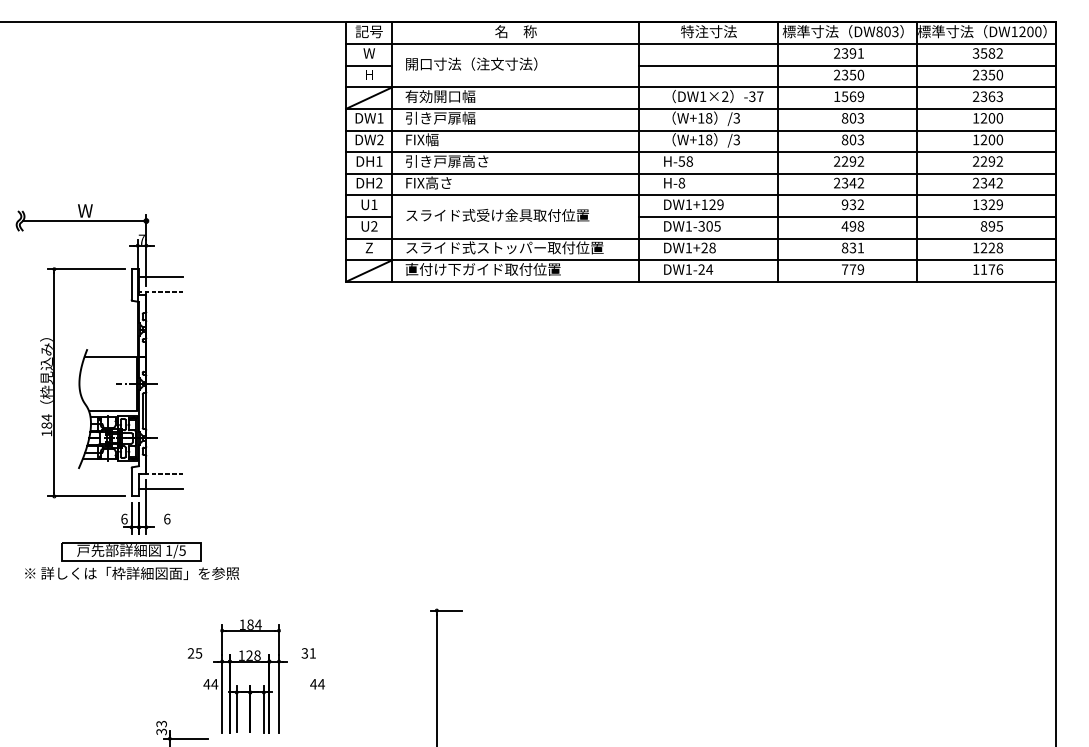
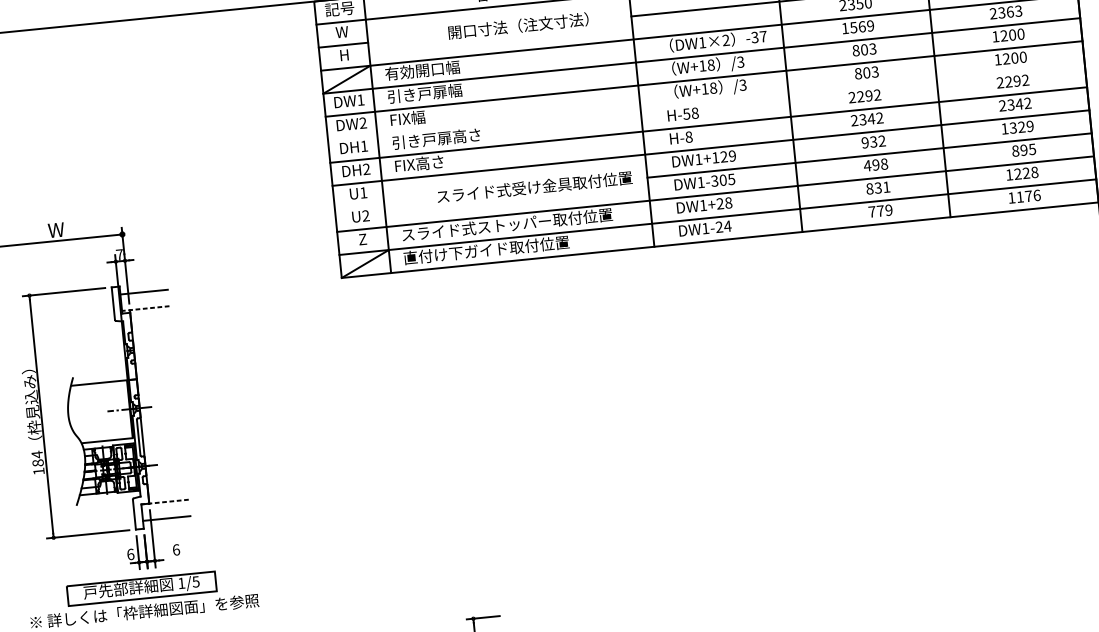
text: (471, 63) -> (518, 25), moved
line: (701, 152) -> (706, 102), removed
text: (497, 214) -> (534, 186), moved
line: (369, 216) -> (359, 205), removed

